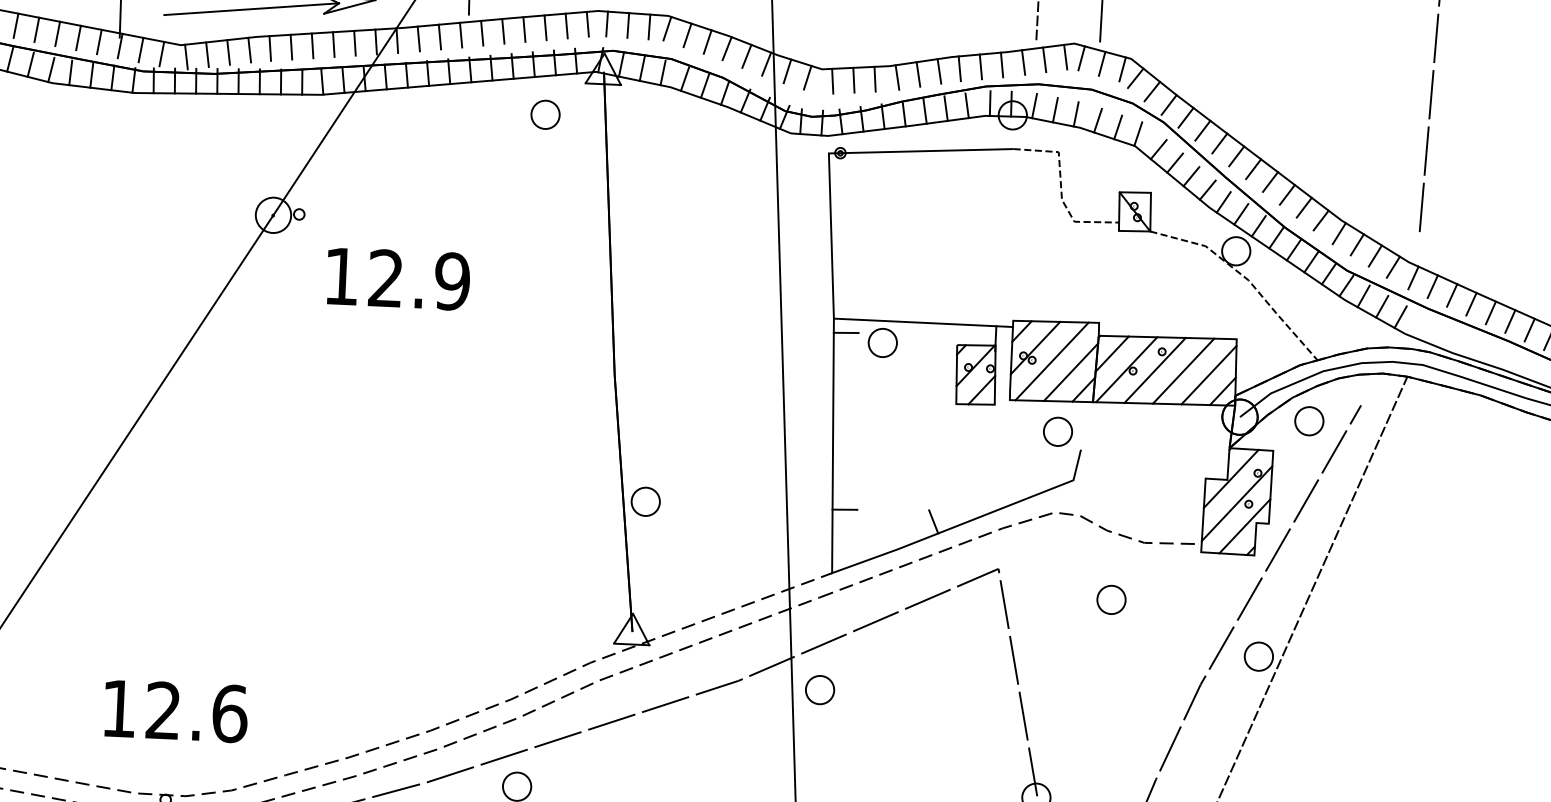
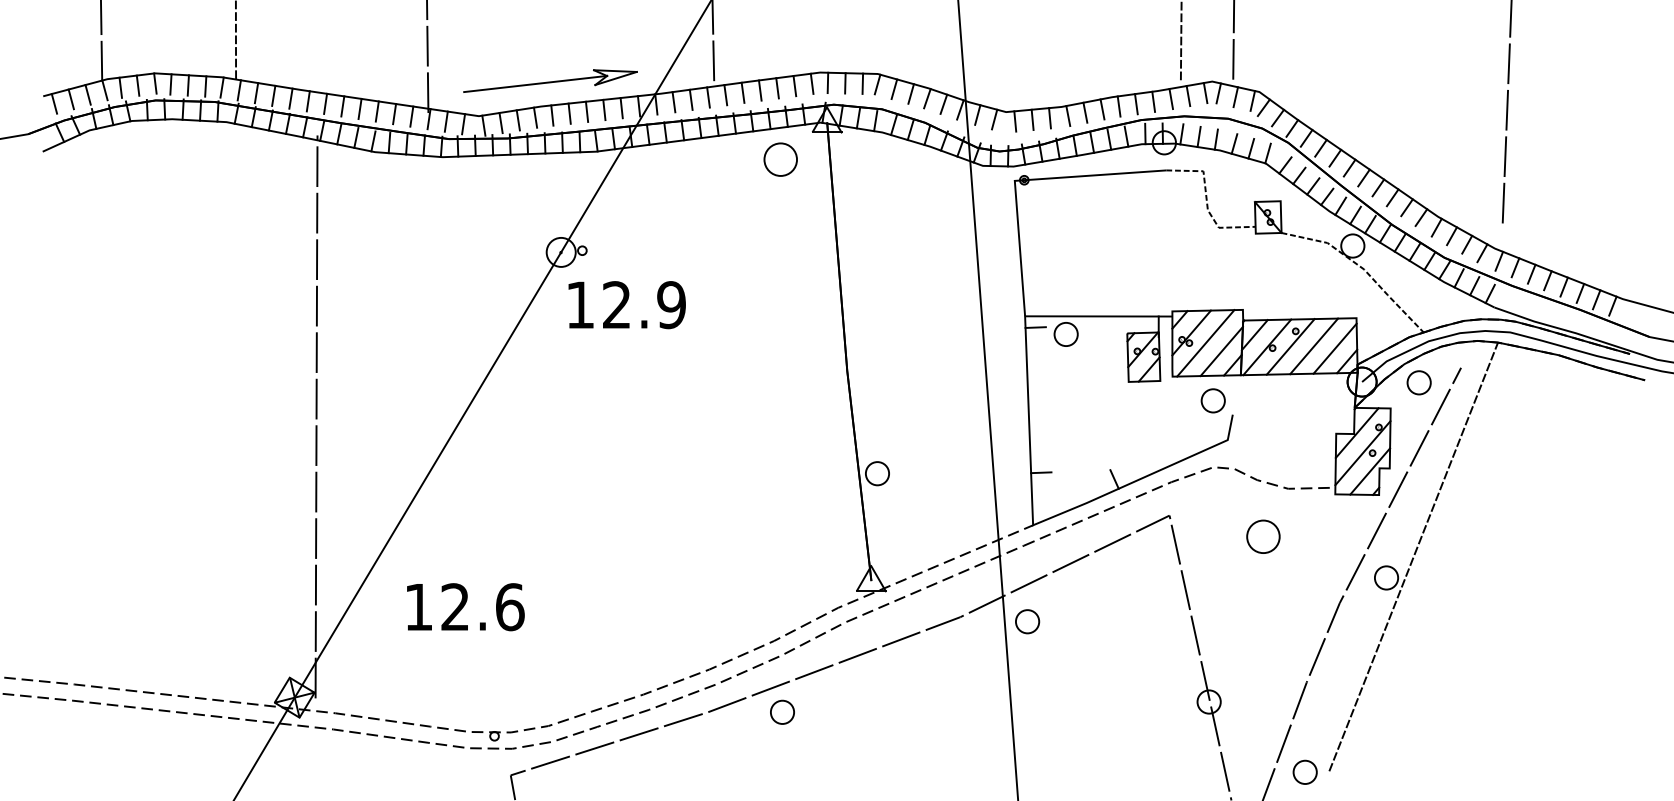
part: (545, 114) -> (780, 159), size x1.4
text: (397, 279) -> (626, 305), moved
part: (1111, 599) -> (1263, 536), size x1.4
text: (175, 711) -> (465, 607), moved

